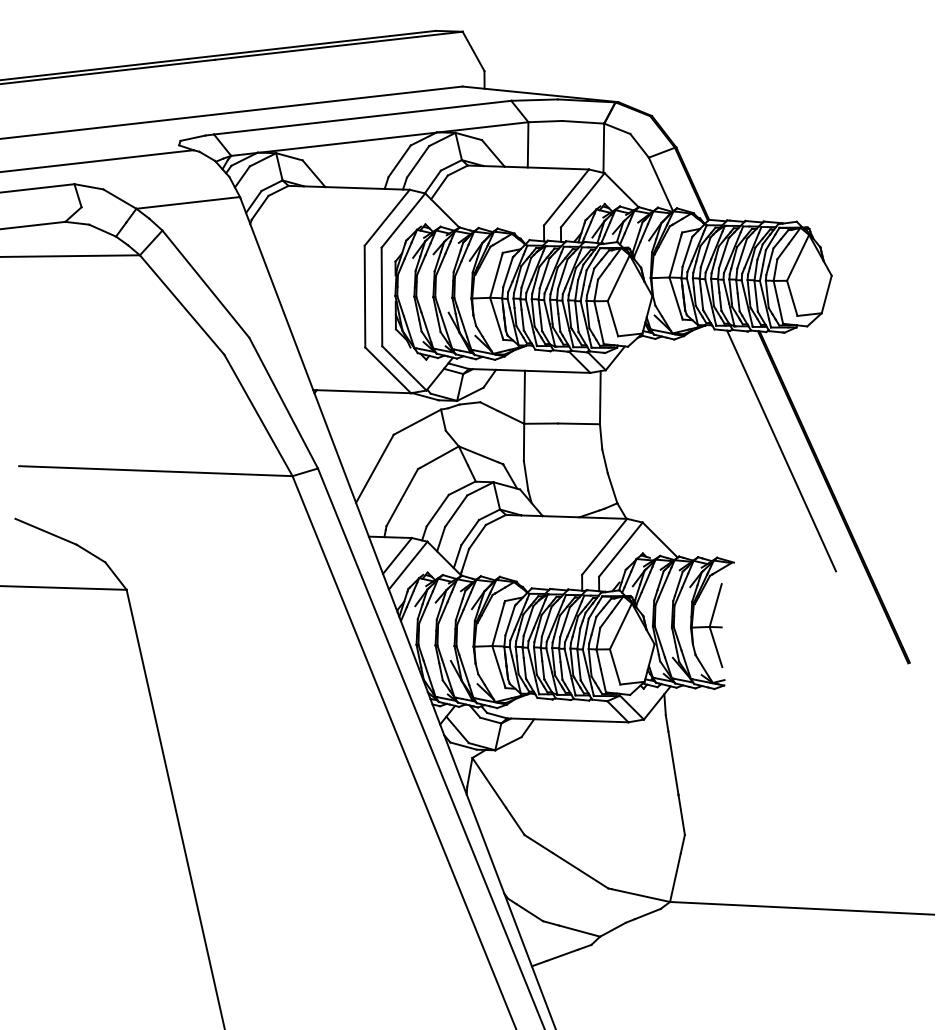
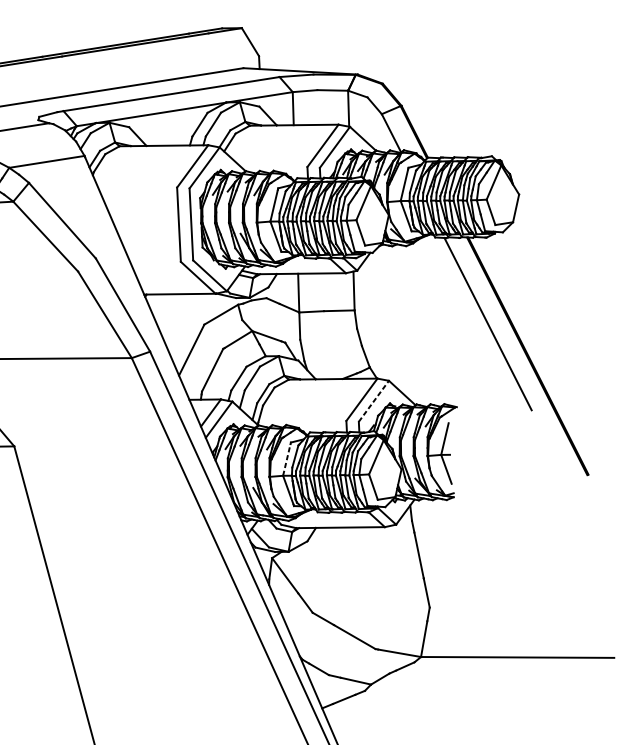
line: (620, 549) -> (373, 401), solid -> dashed
line: (498, 624) -> (286, 459), solid -> dashed

